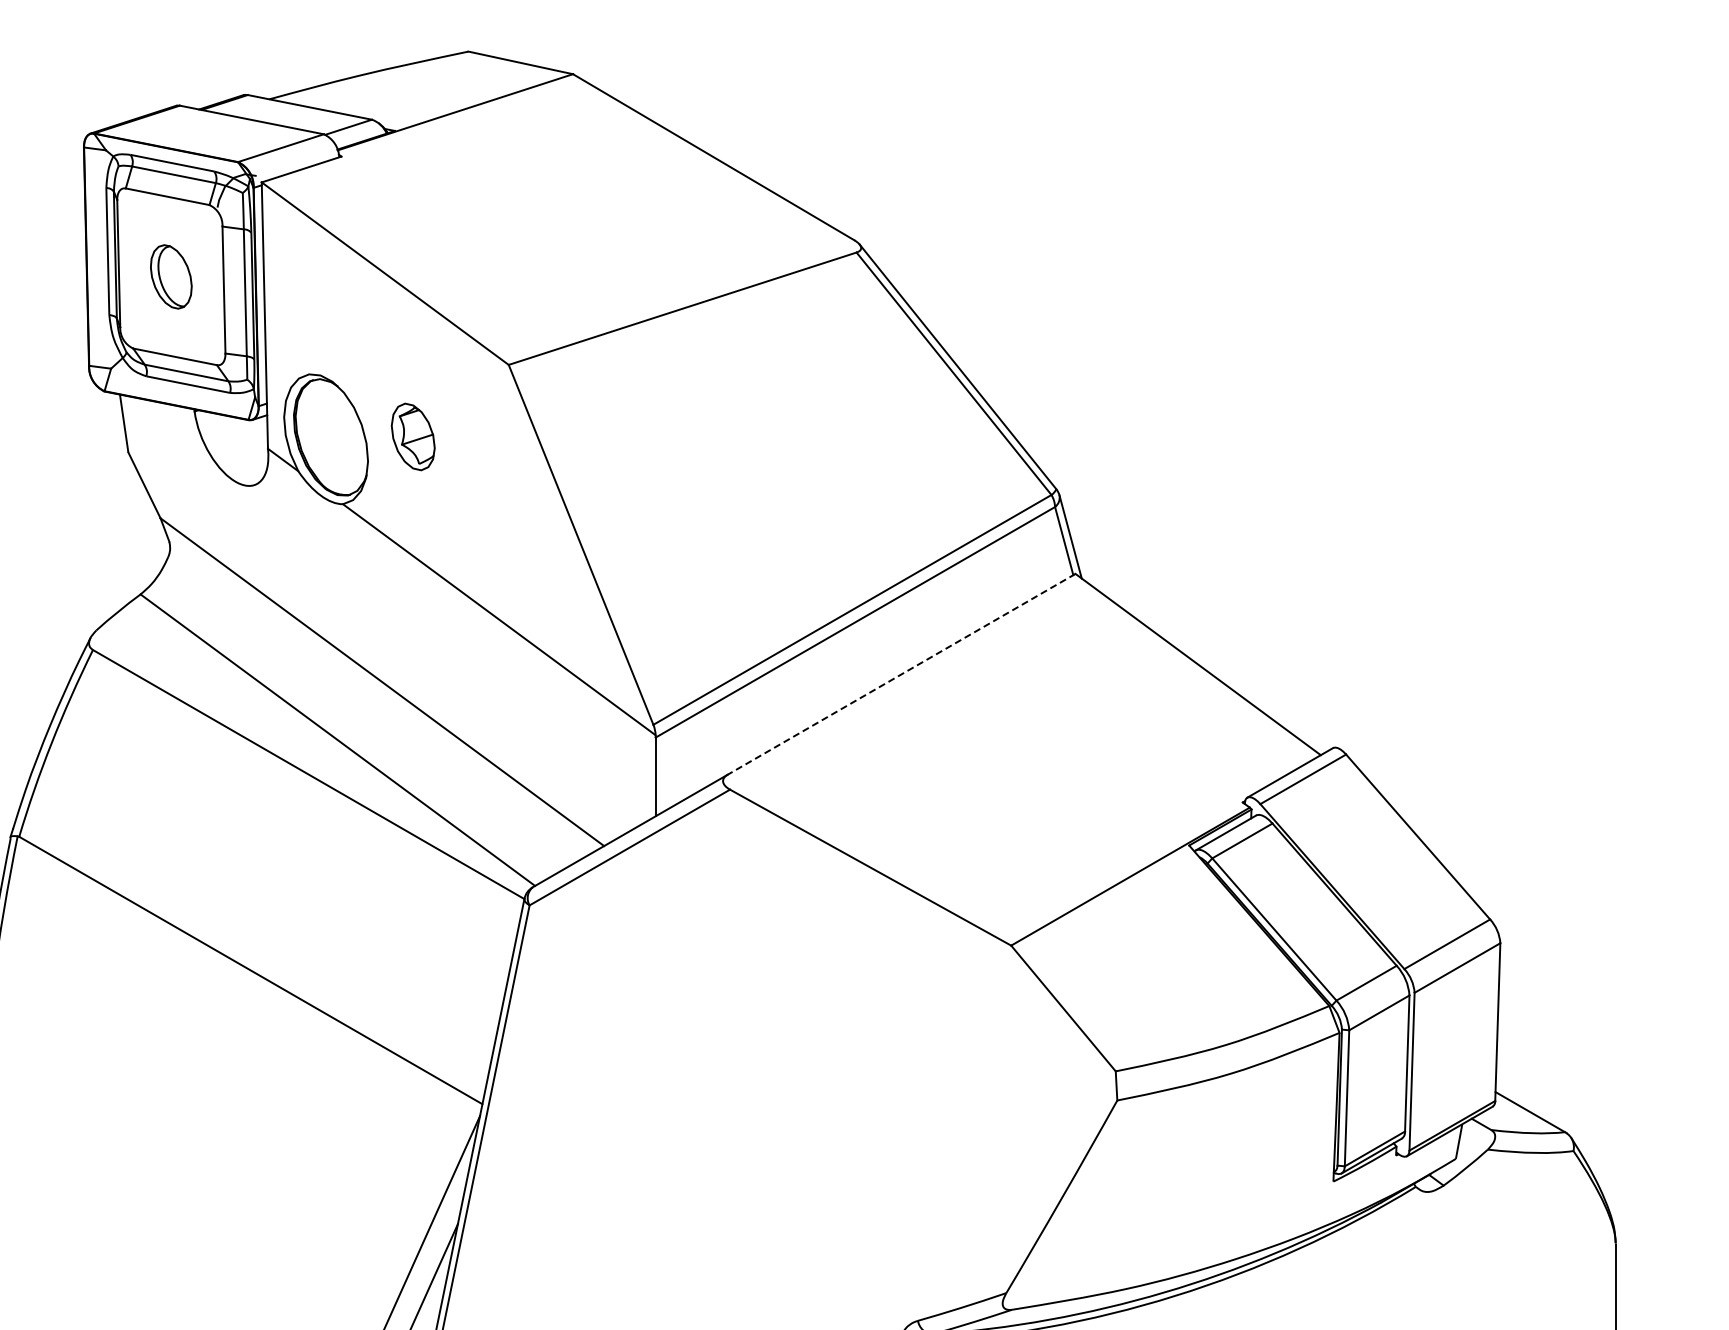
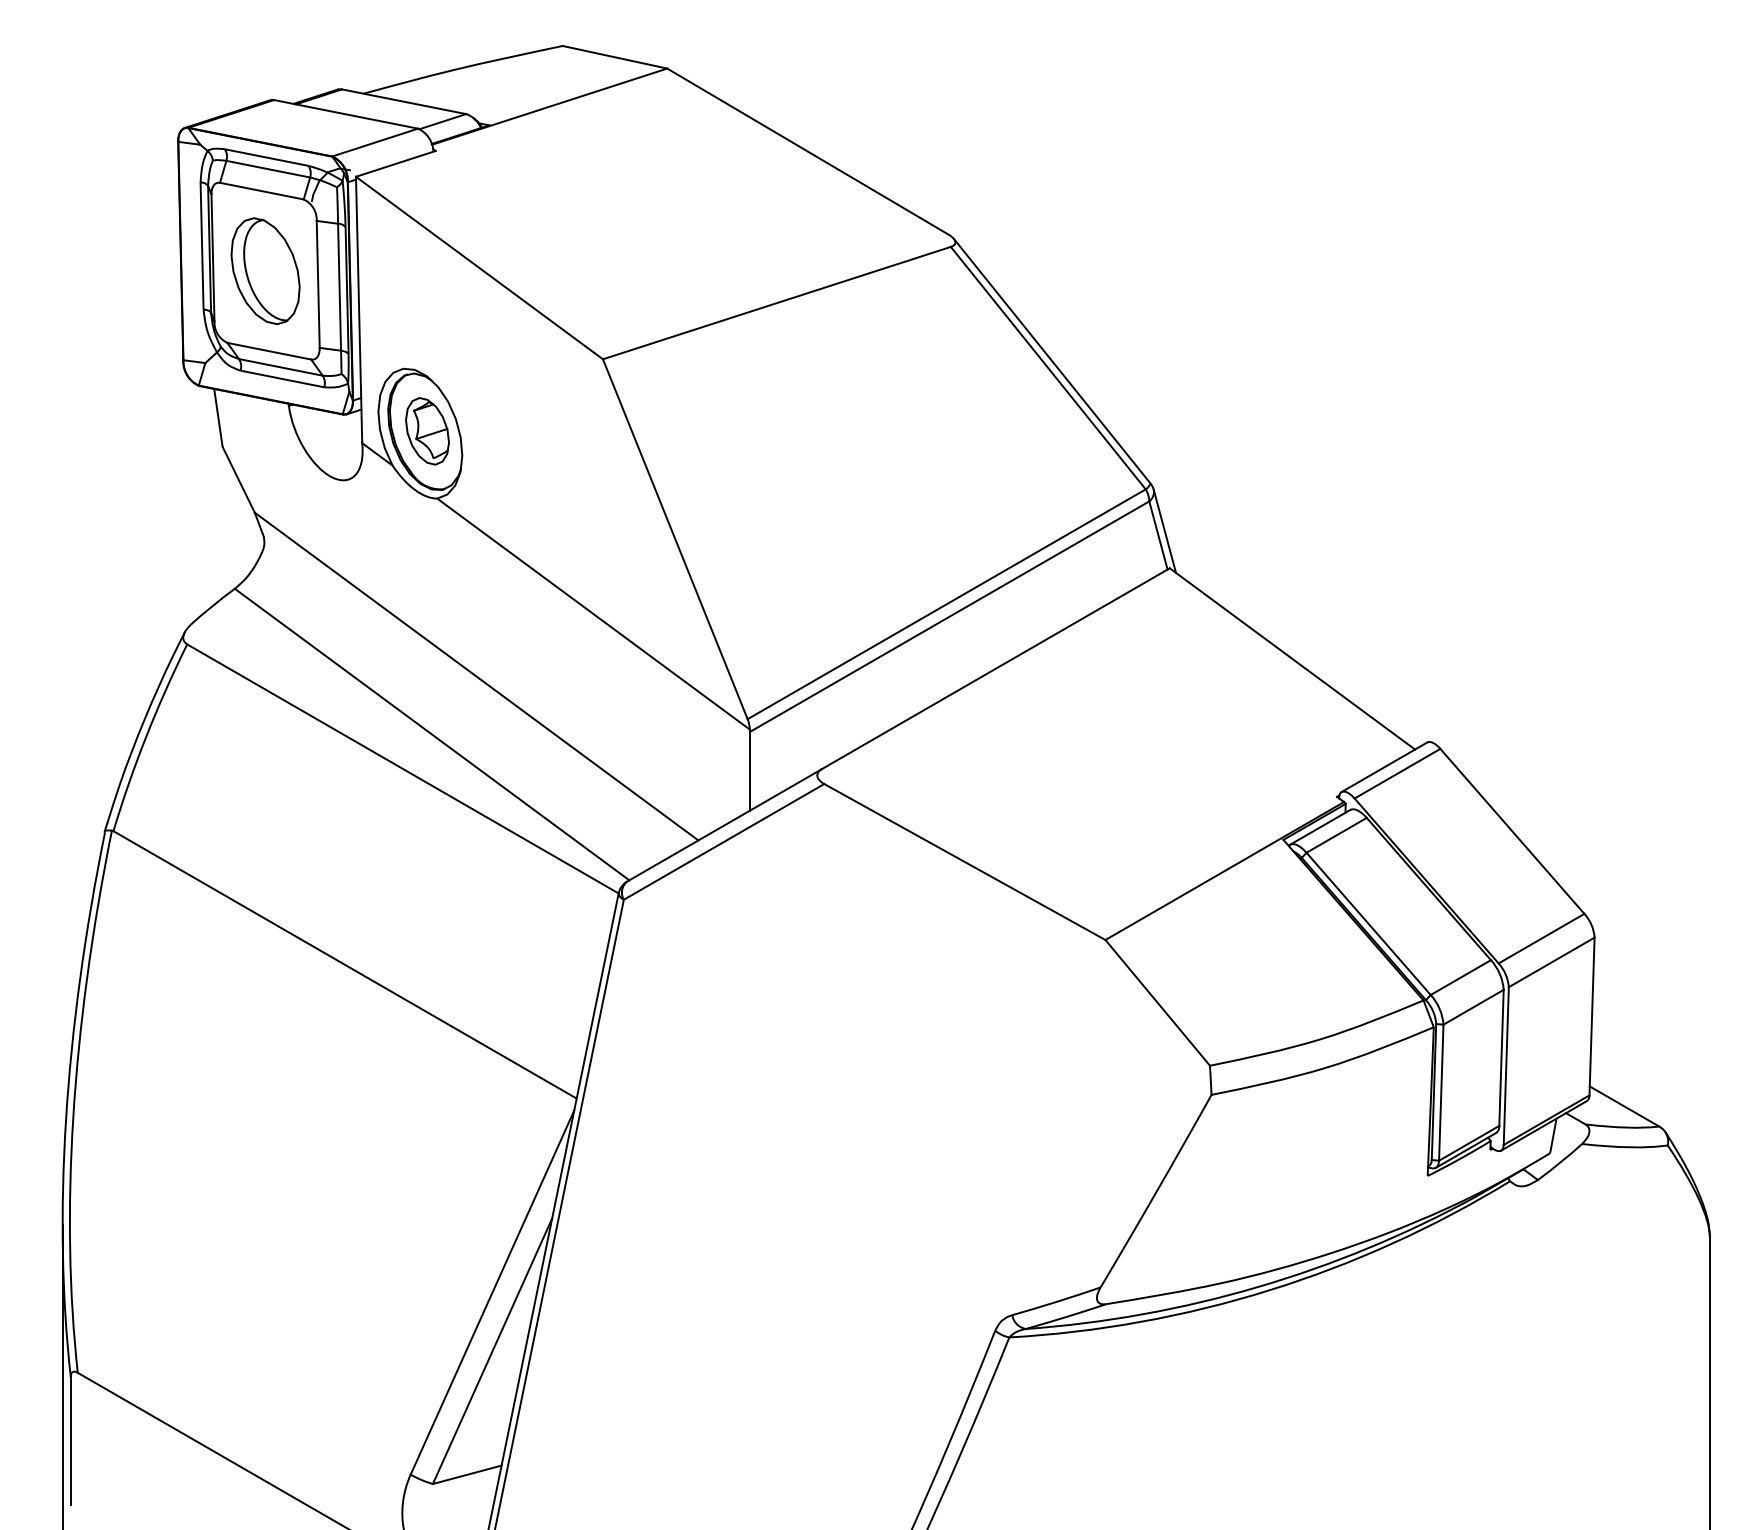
part: (171, 277) -> (265, 271), size x1.67
part: (413, 437) -> (427, 431), moved
line: (901, 674) -> (995, 668), dashed -> solid

